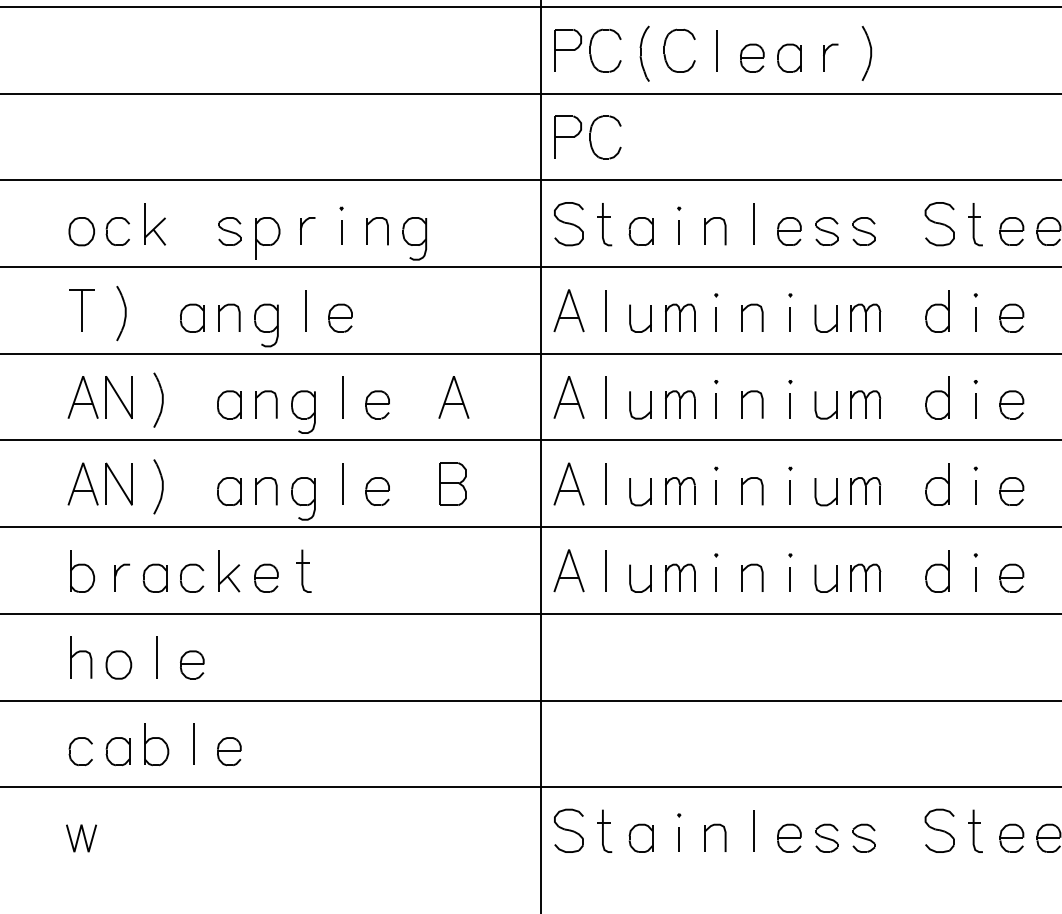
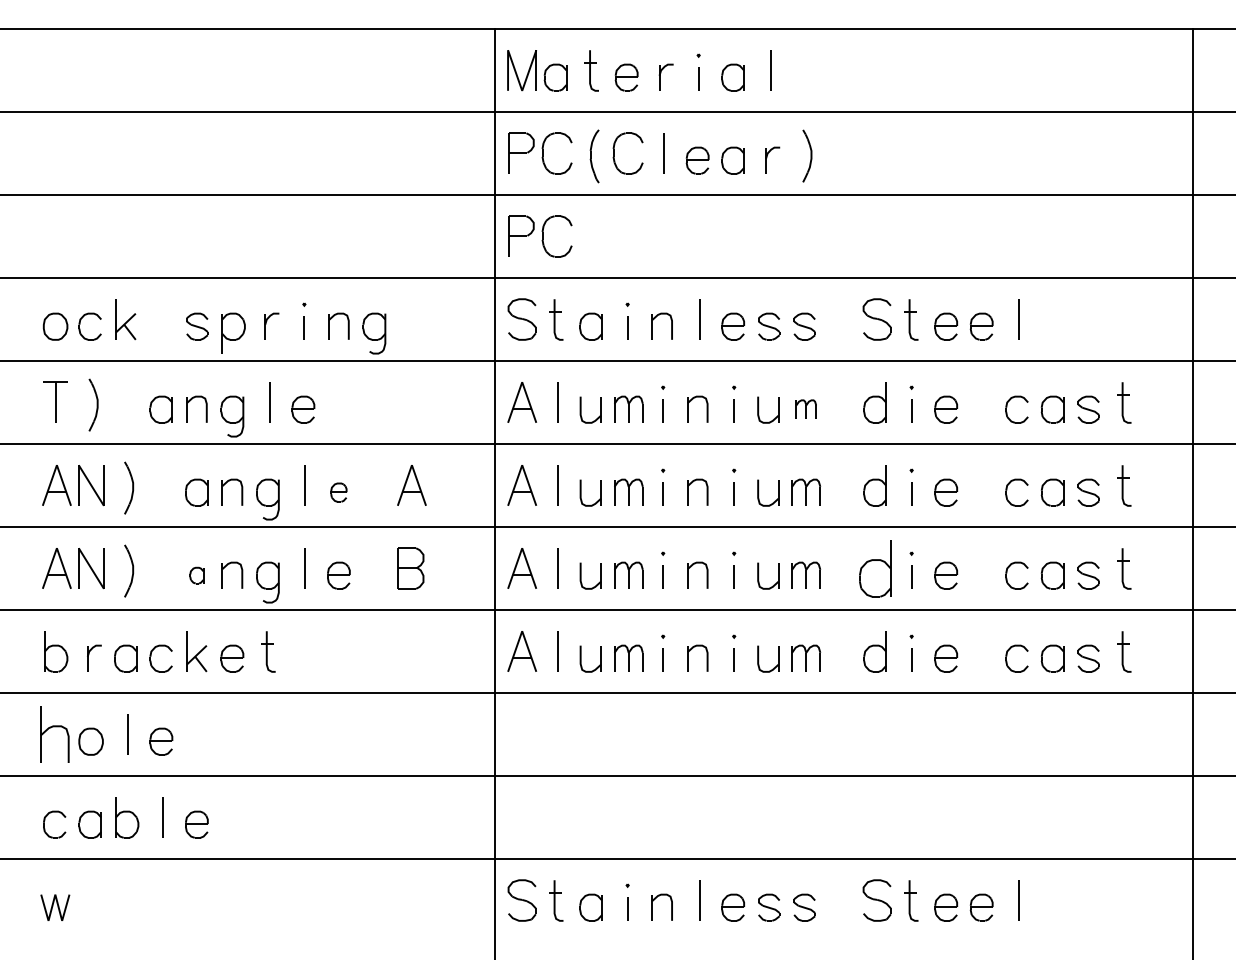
part: (865, 317) -> (806, 408), size x0.7
part: (377, 404) -> (338, 492), size x0.7
part: (936, 484) -> (874, 568), size x1.4
part: (228, 491) -> (196, 575), size x0.6
part: (80, 657) -> (54, 734), size x1.4

